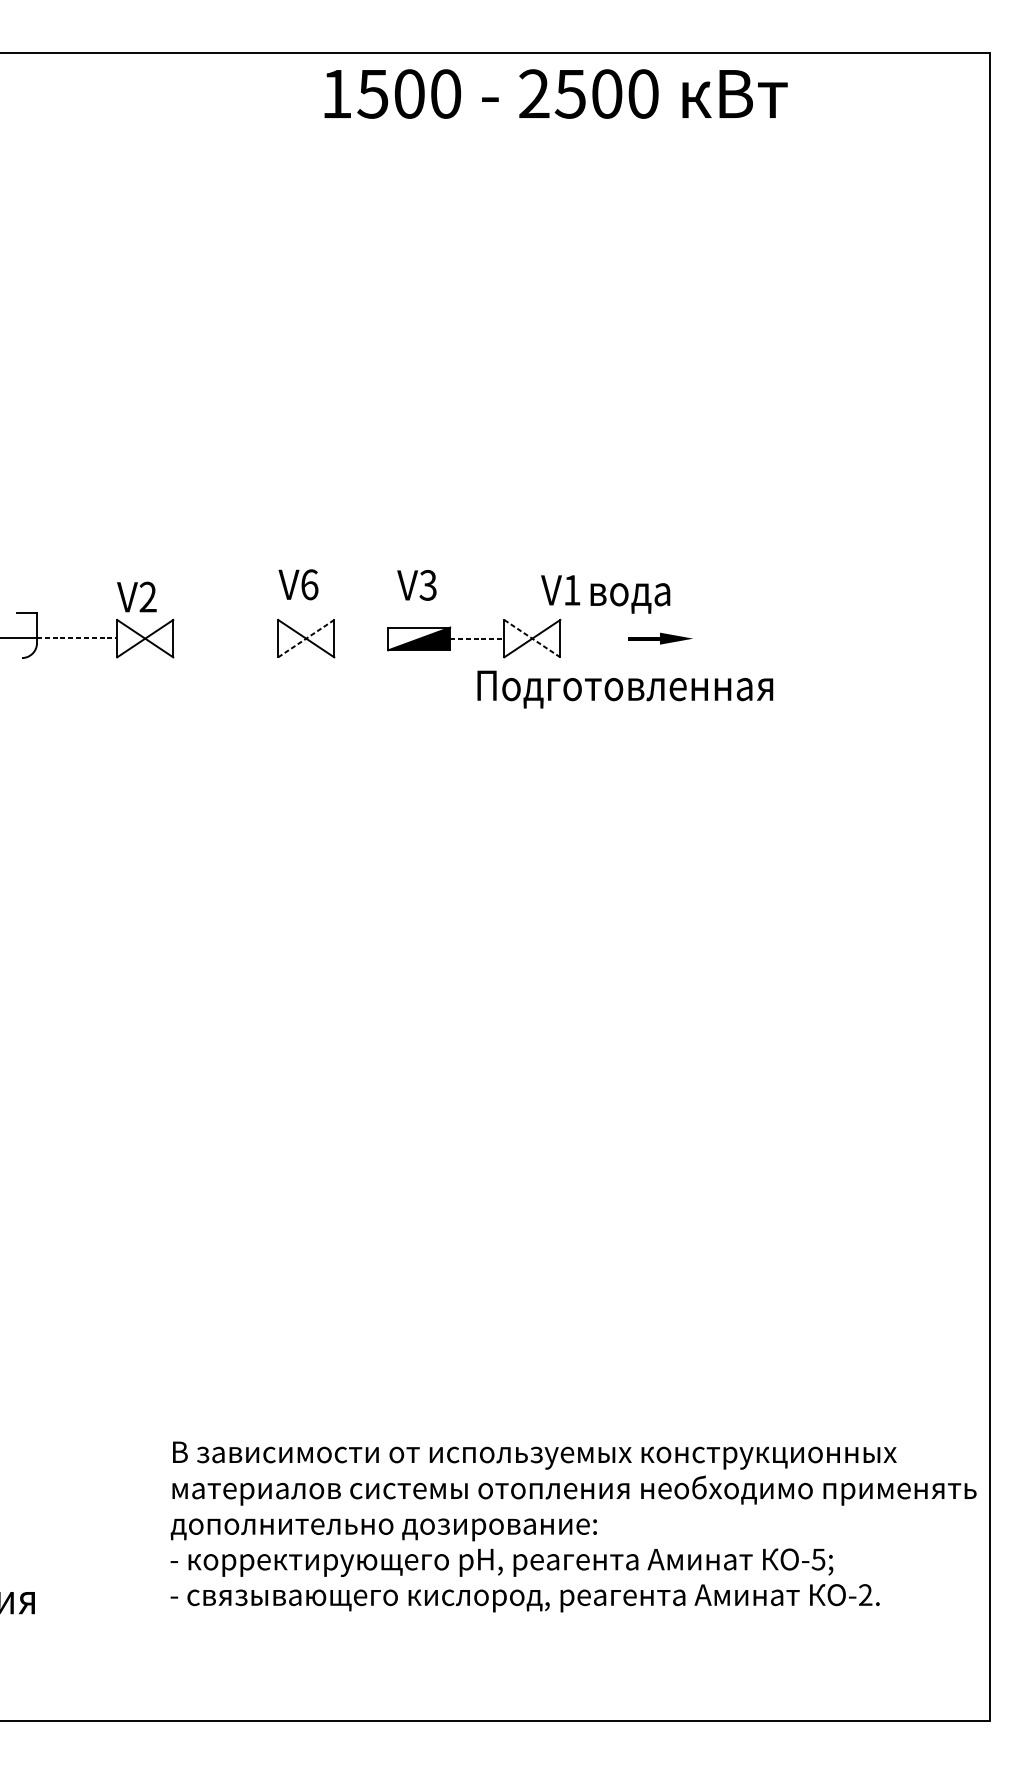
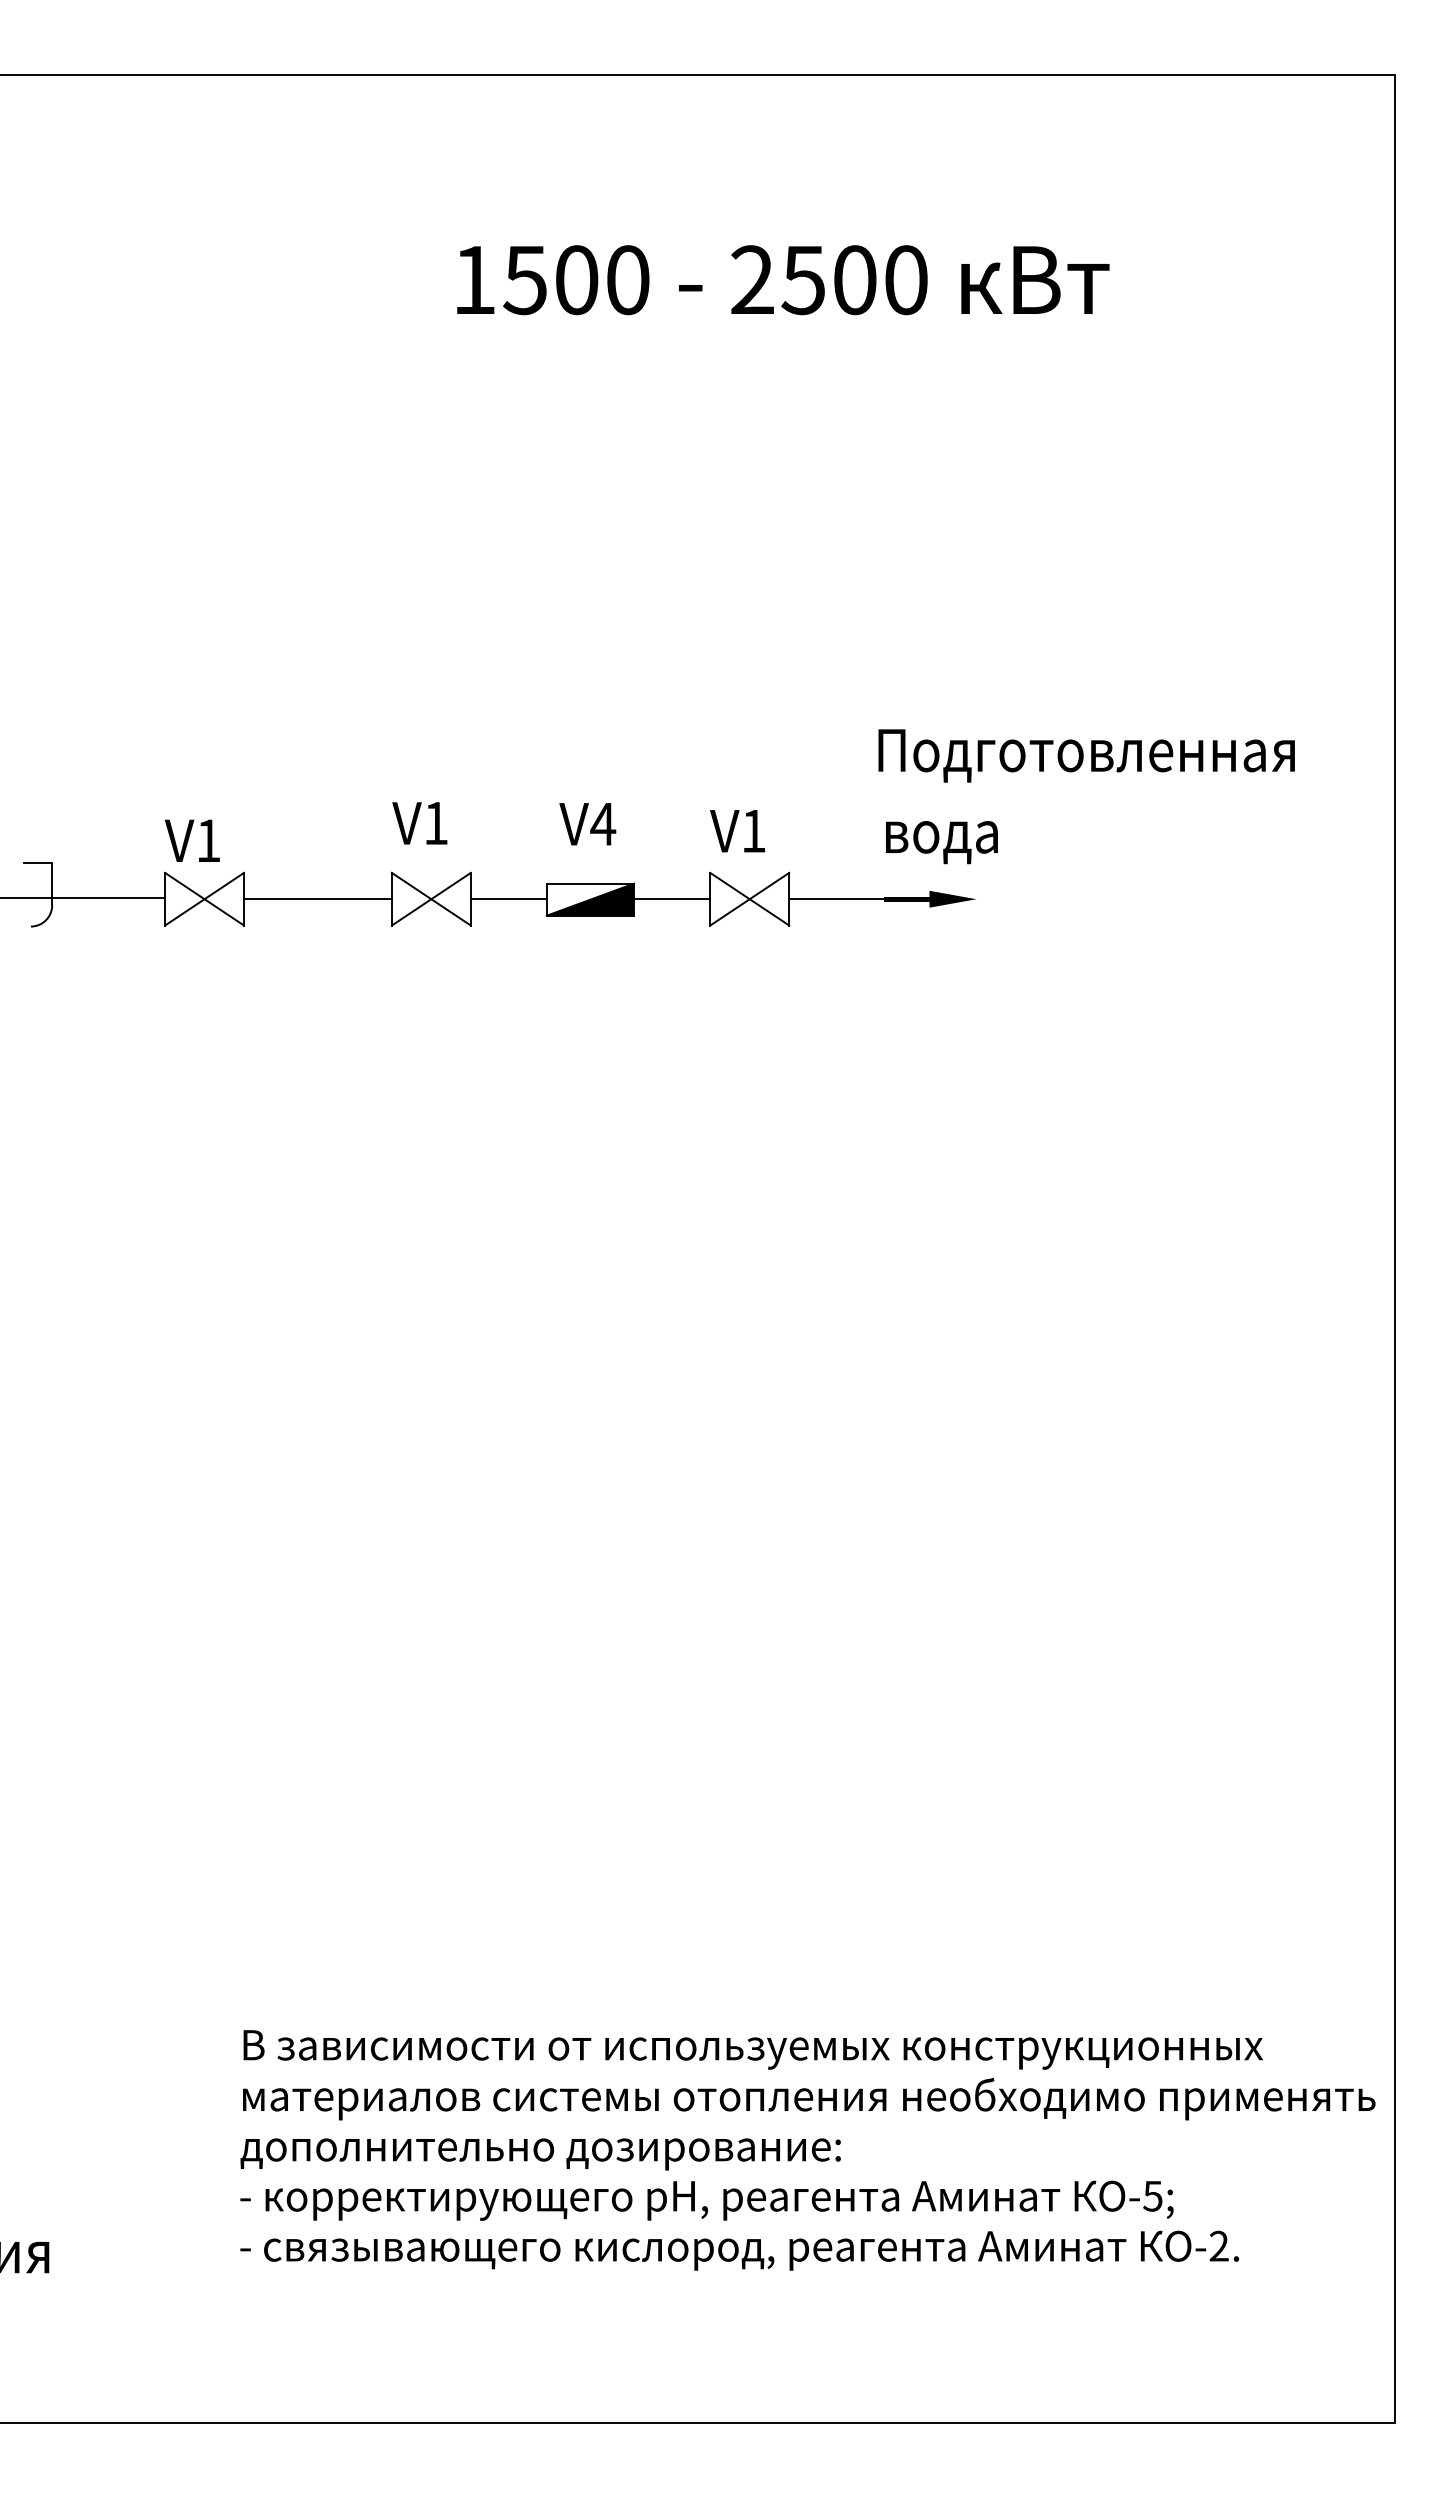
text: (556, 94) -> (783, 280), moved
text: (309, 584) -> (436, 823), V6 -> V1
text: (428, 585) -> (603, 824), V3 -> V4
text: (560, 590) -> (737, 831), moved
text: (148, 596) -> (208, 840), V2 -> V1
text: (630, 598) -> (941, 842), moved
line: (77, 638) -> (109, 898), dashed -> solid
line: (225, 638) -> (317, 899), added
line: (306, 638) -> (431, 898), dashed -> solid
line: (361, 638) -> (508, 899), added
line: (477, 638) -> (672, 899), dashed -> solid
line: (532, 638) -> (750, 899), dashed -> solid
line: (603, 638) -> (849, 899), added
text: (625, 689) -> (1086, 755), moved

